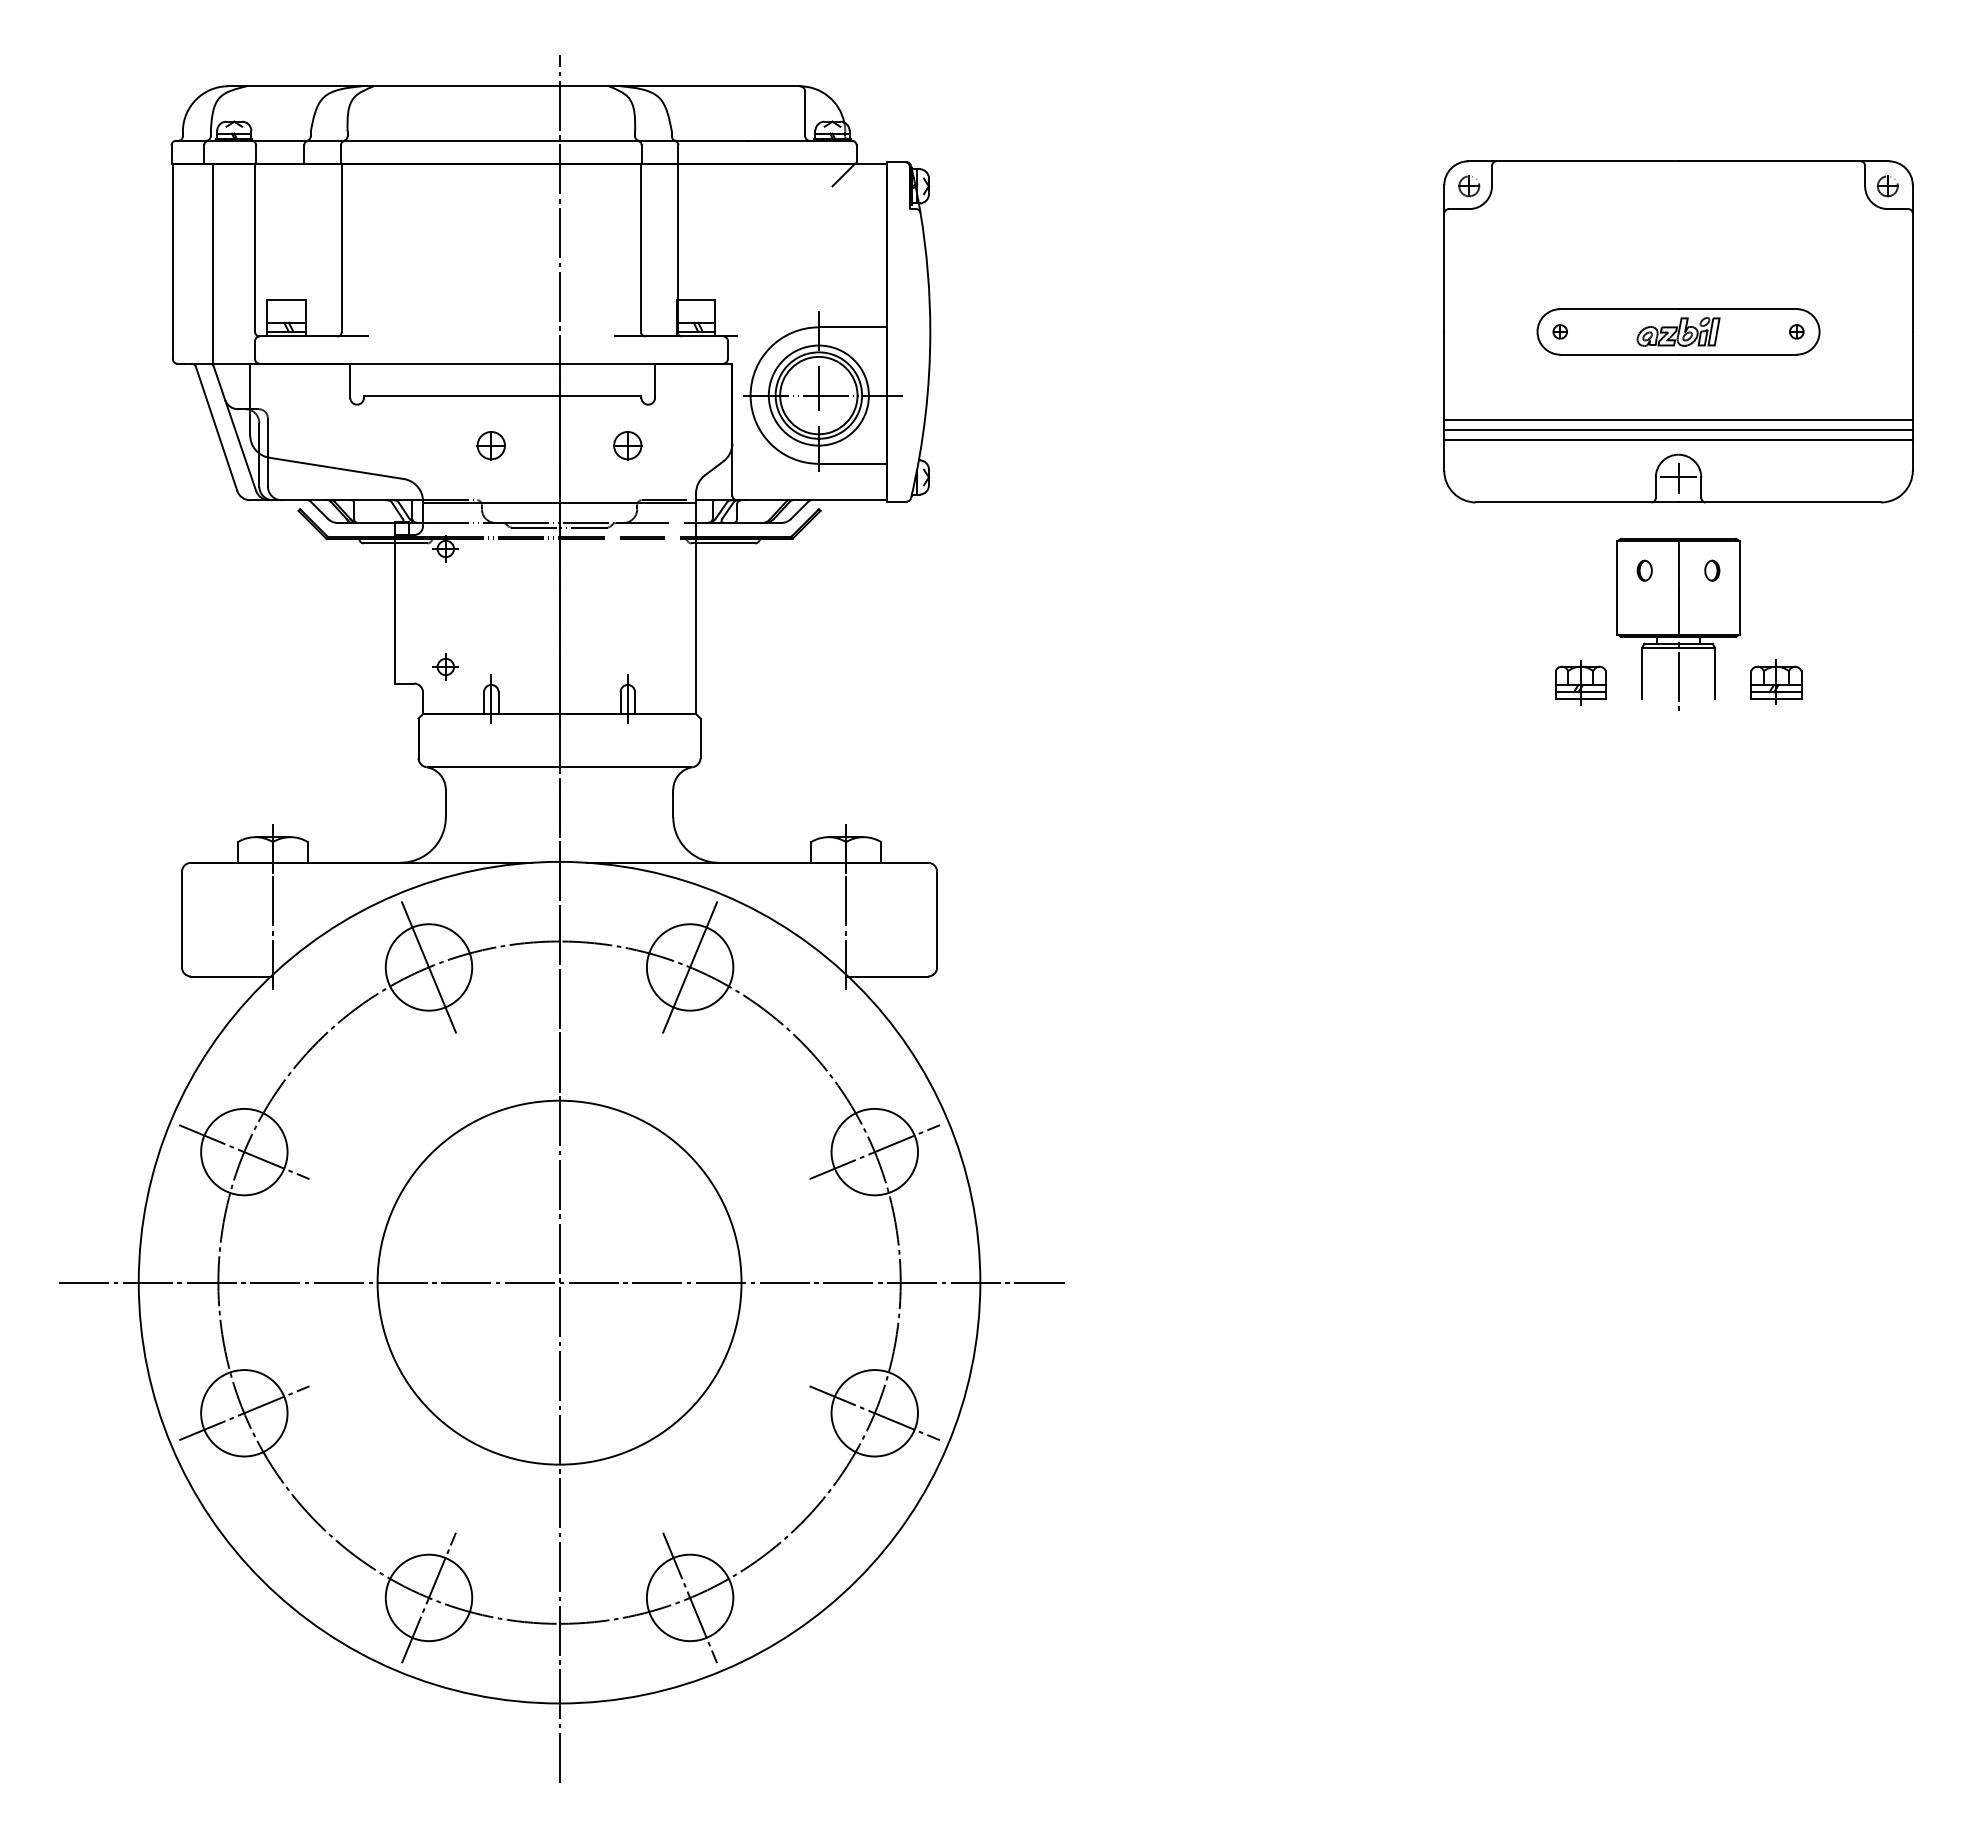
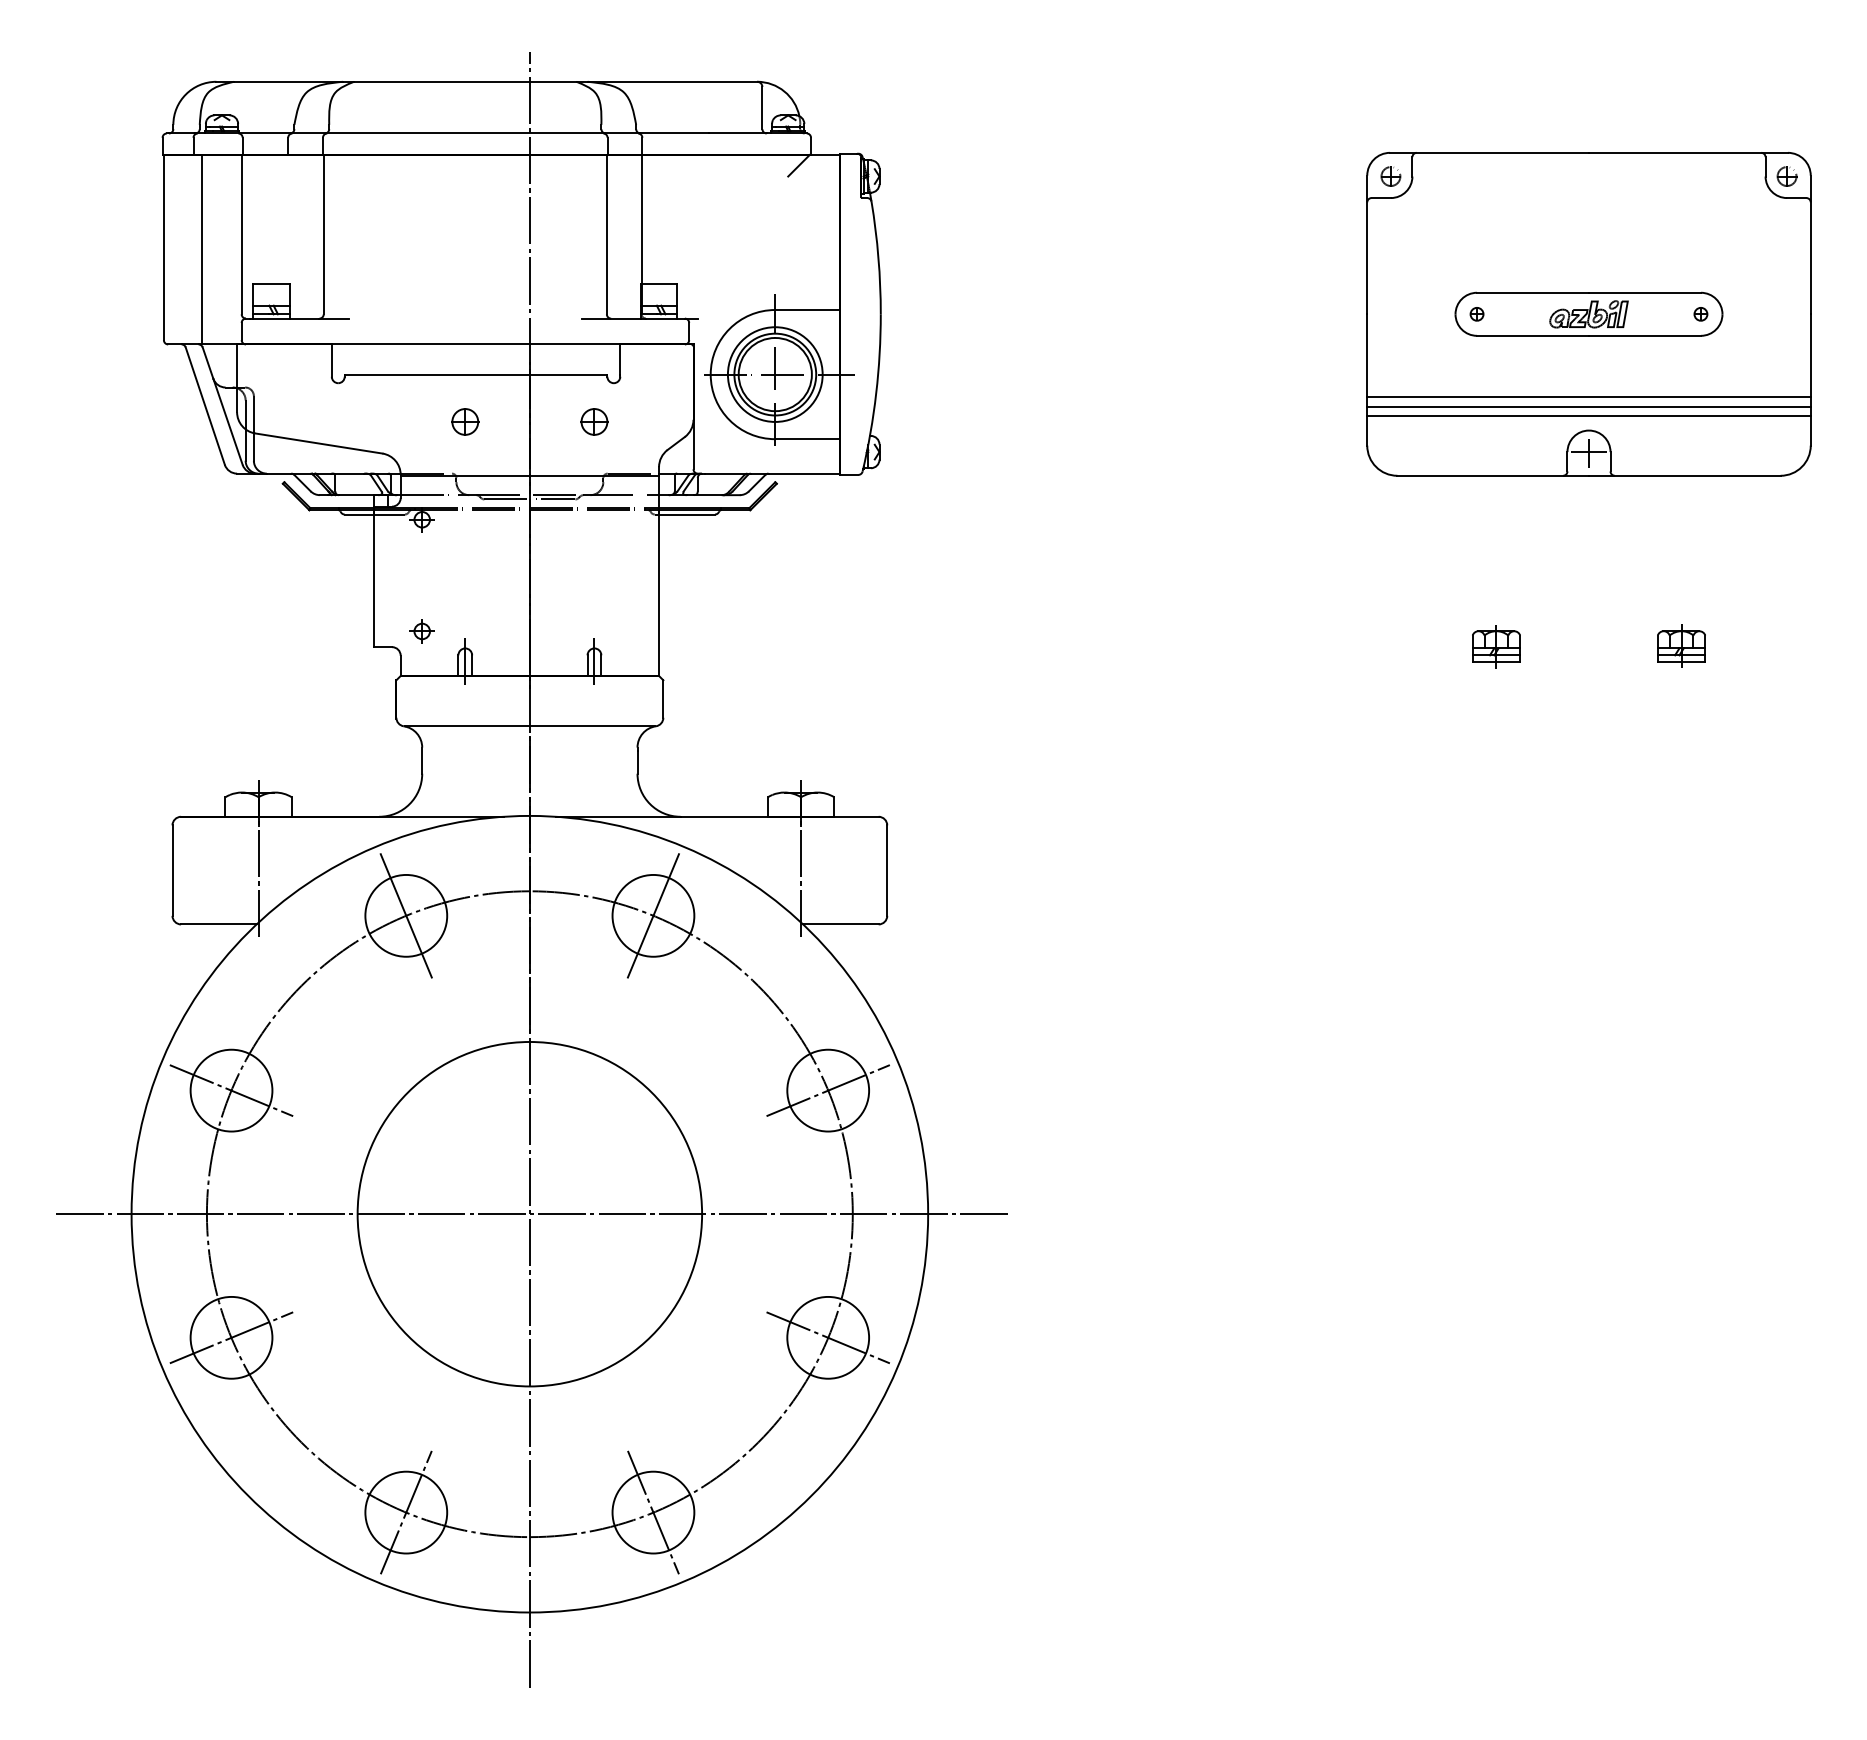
part: (1678, 623) -> (1588, 590), removed

